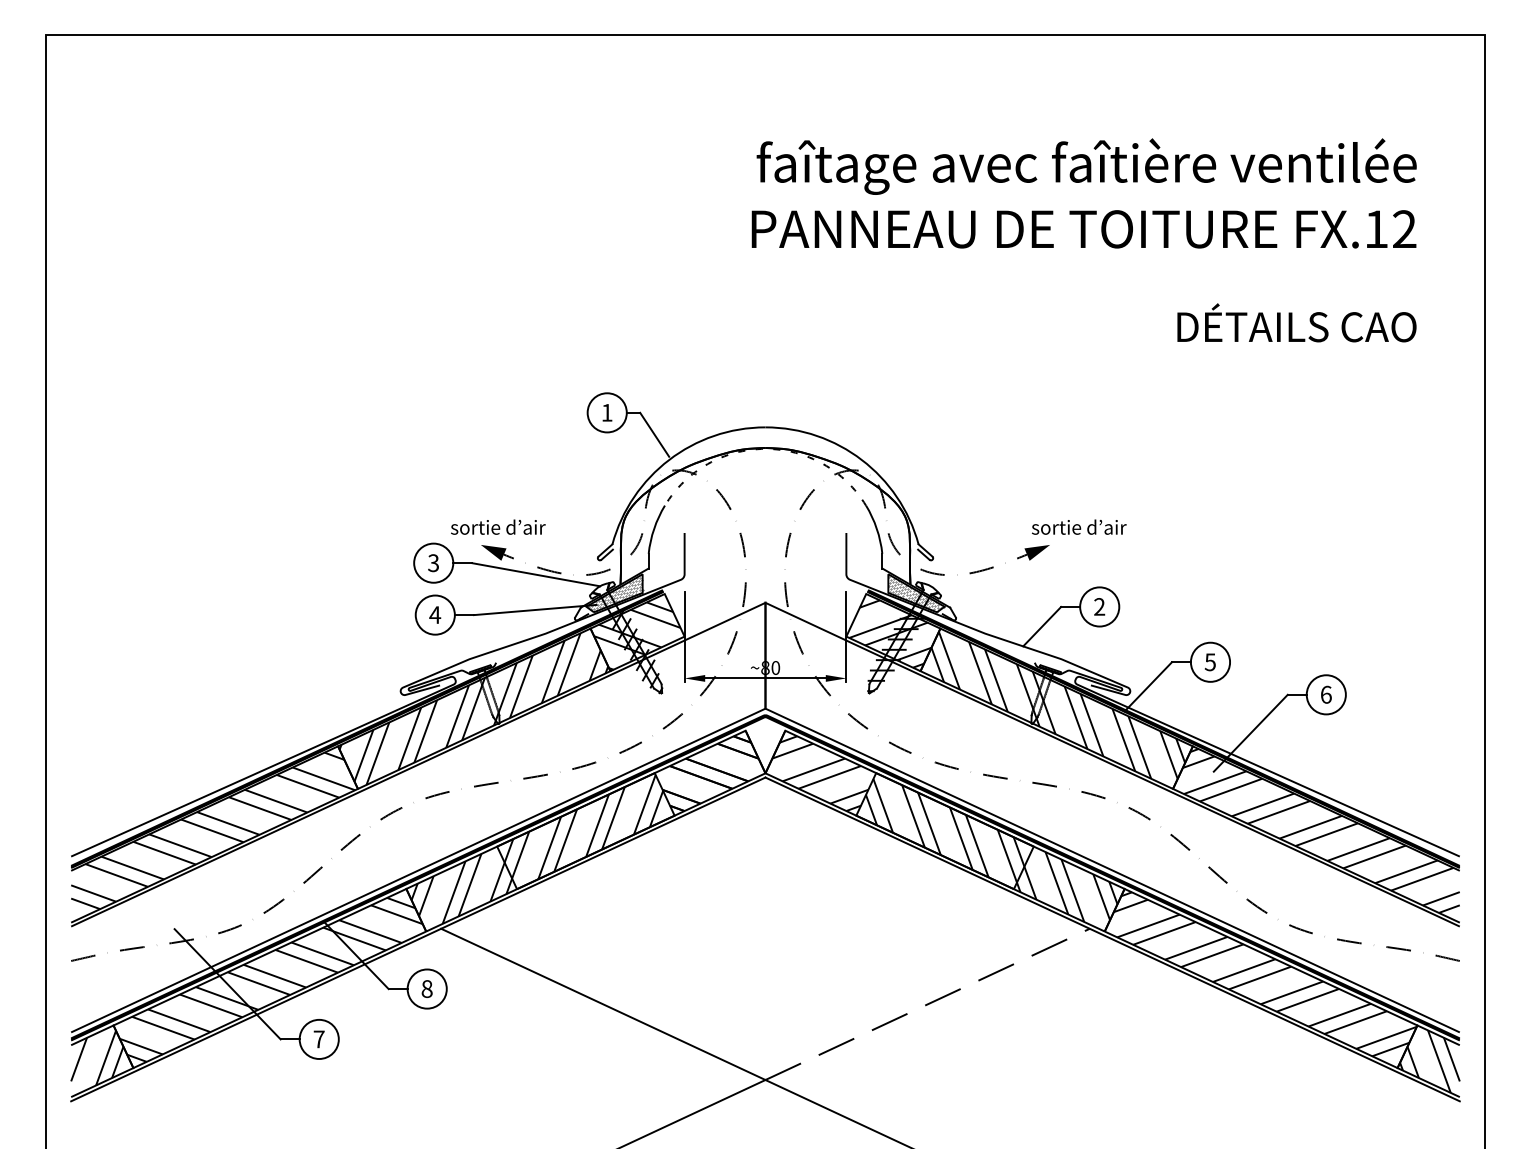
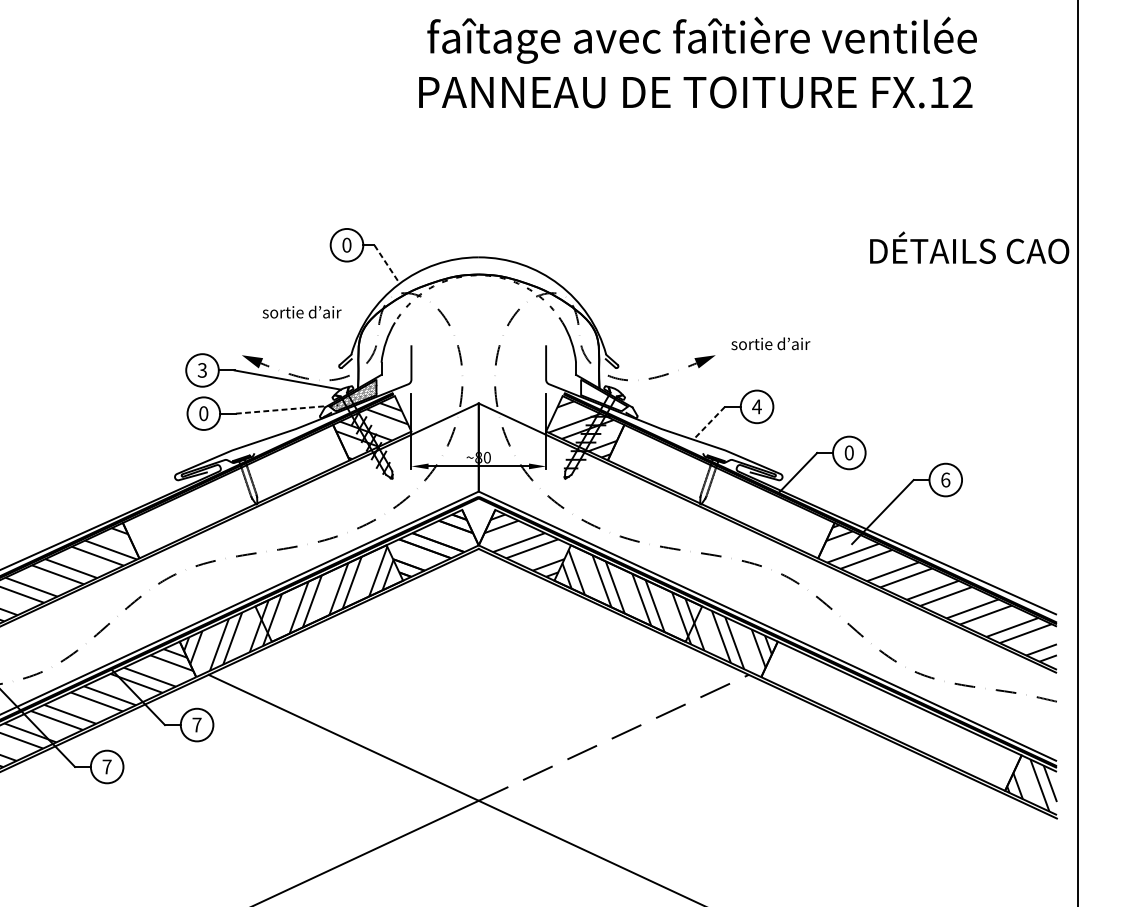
text: (1086, 166) -> (701, 40), moved
text: (1083, 229) -> (695, 92), moved
text: (1296, 322) -> (969, 247), moved
text: (606, 412) -> (346, 244), 1 -> 0
line: (654, 435) -> (386, 264), solid -> dashed
text: (498, 526) -> (302, 311), moved
text: (1079, 526) -> (771, 343), moved
hatch: (915, 593) -> (603, 395), removed
text: (1099, 606) -> (756, 406), 2 -> 4
line: (535, 610) -> (287, 409), solid -> dashed
text: (435, 615) -> (203, 414), 4 -> 0
line: (1041, 627) -> (708, 423), solid -> dashed
text: (1209, 662) -> (848, 453), 5 -> 0
hatch: (1058, 704) -> (722, 488), removed
hatch: (473, 708) -> (235, 491), removed
hatch: (1264, 974) -> (894, 712), removed
text: (426, 989) -> (196, 725), 8 -> 7

